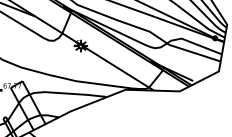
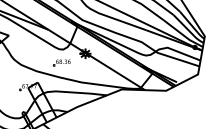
part: (51, 56) -> (61, 62), added

